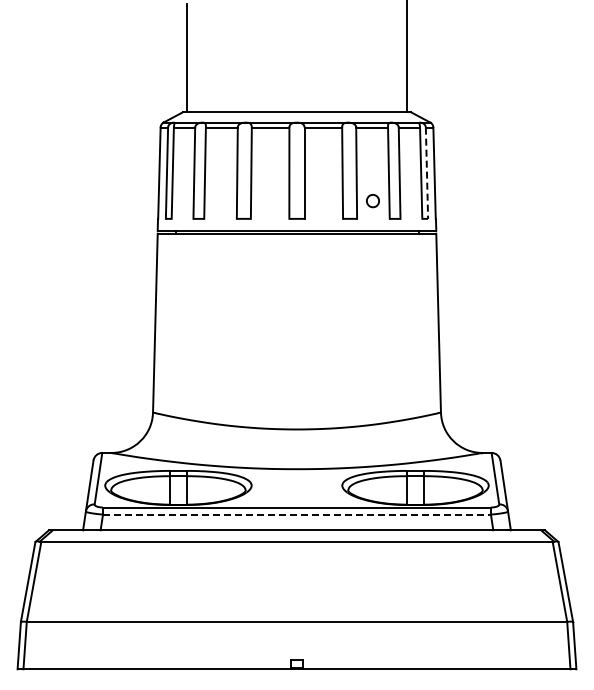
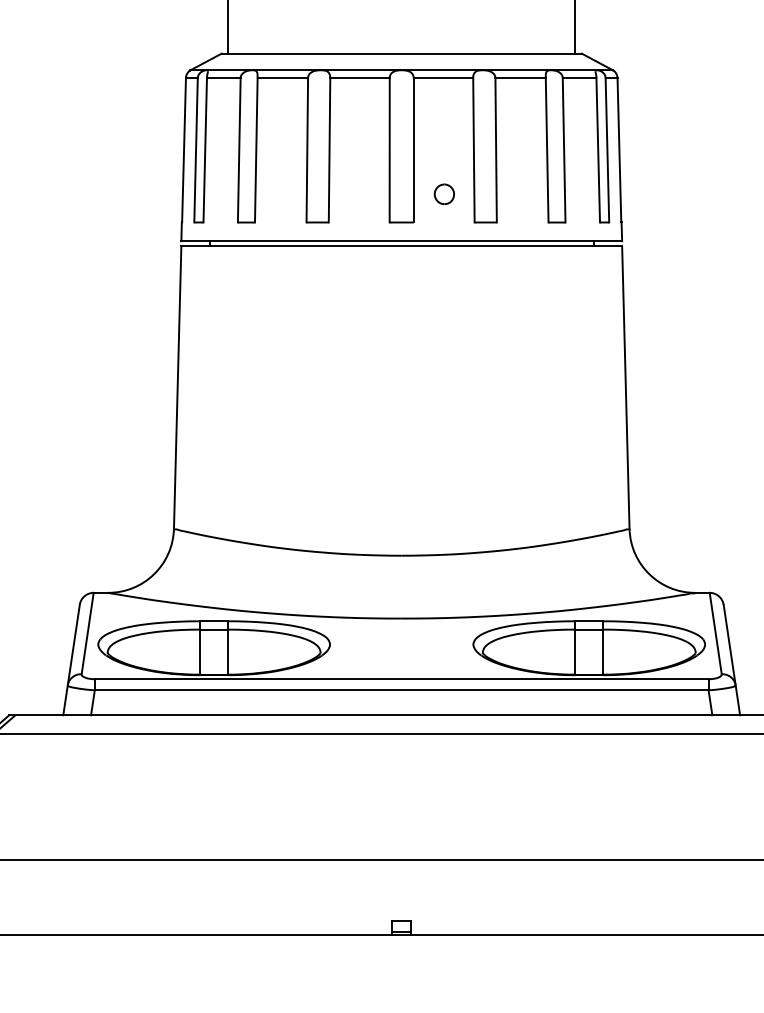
line: (426, 173) -> (606, 150), dashed -> solid
part: (372, 201) -> (443, 195), moved
line: (296, 514) -> (400, 690), dashed -> solid

